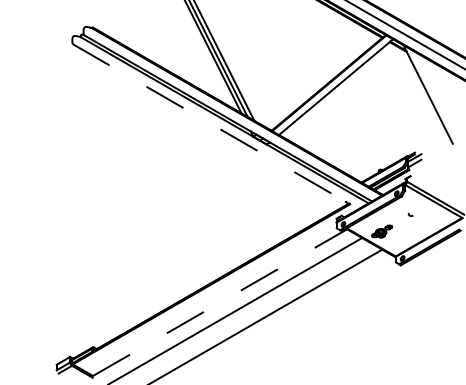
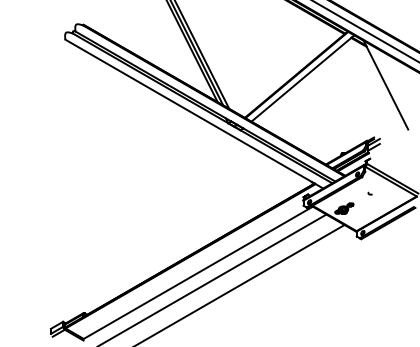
line: (216, 126) -> (195, 113), dashed -> solid
line: (220, 302) -> (198, 272), dashed -> solid

